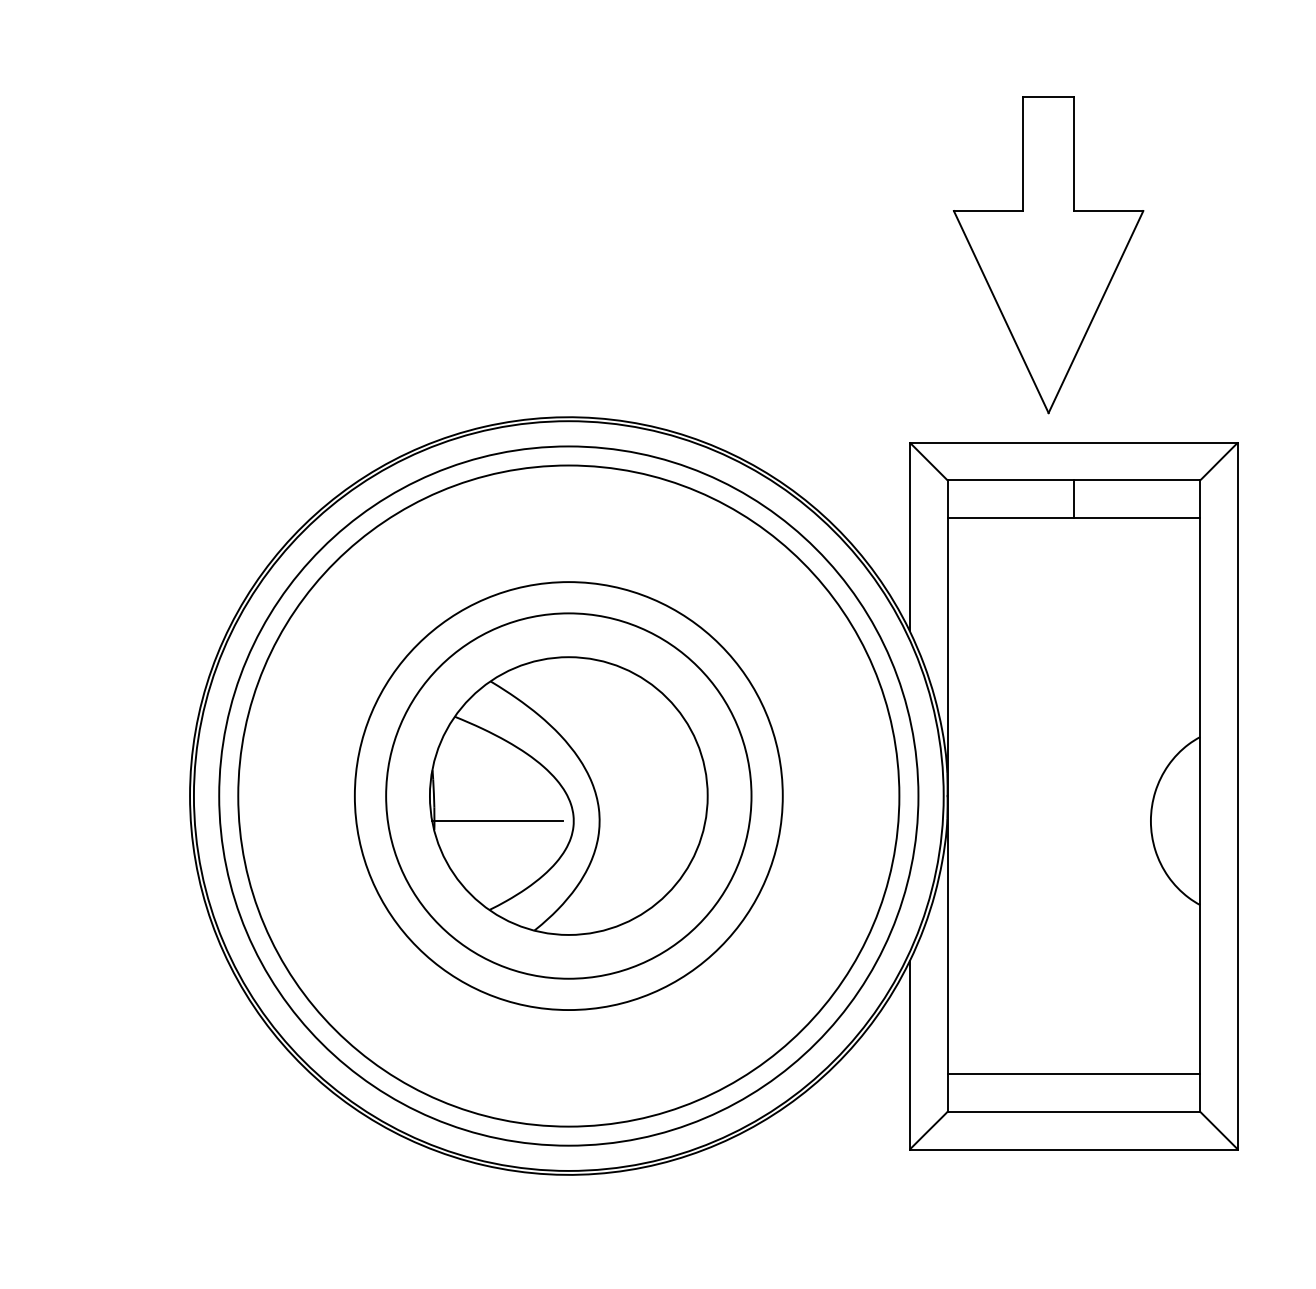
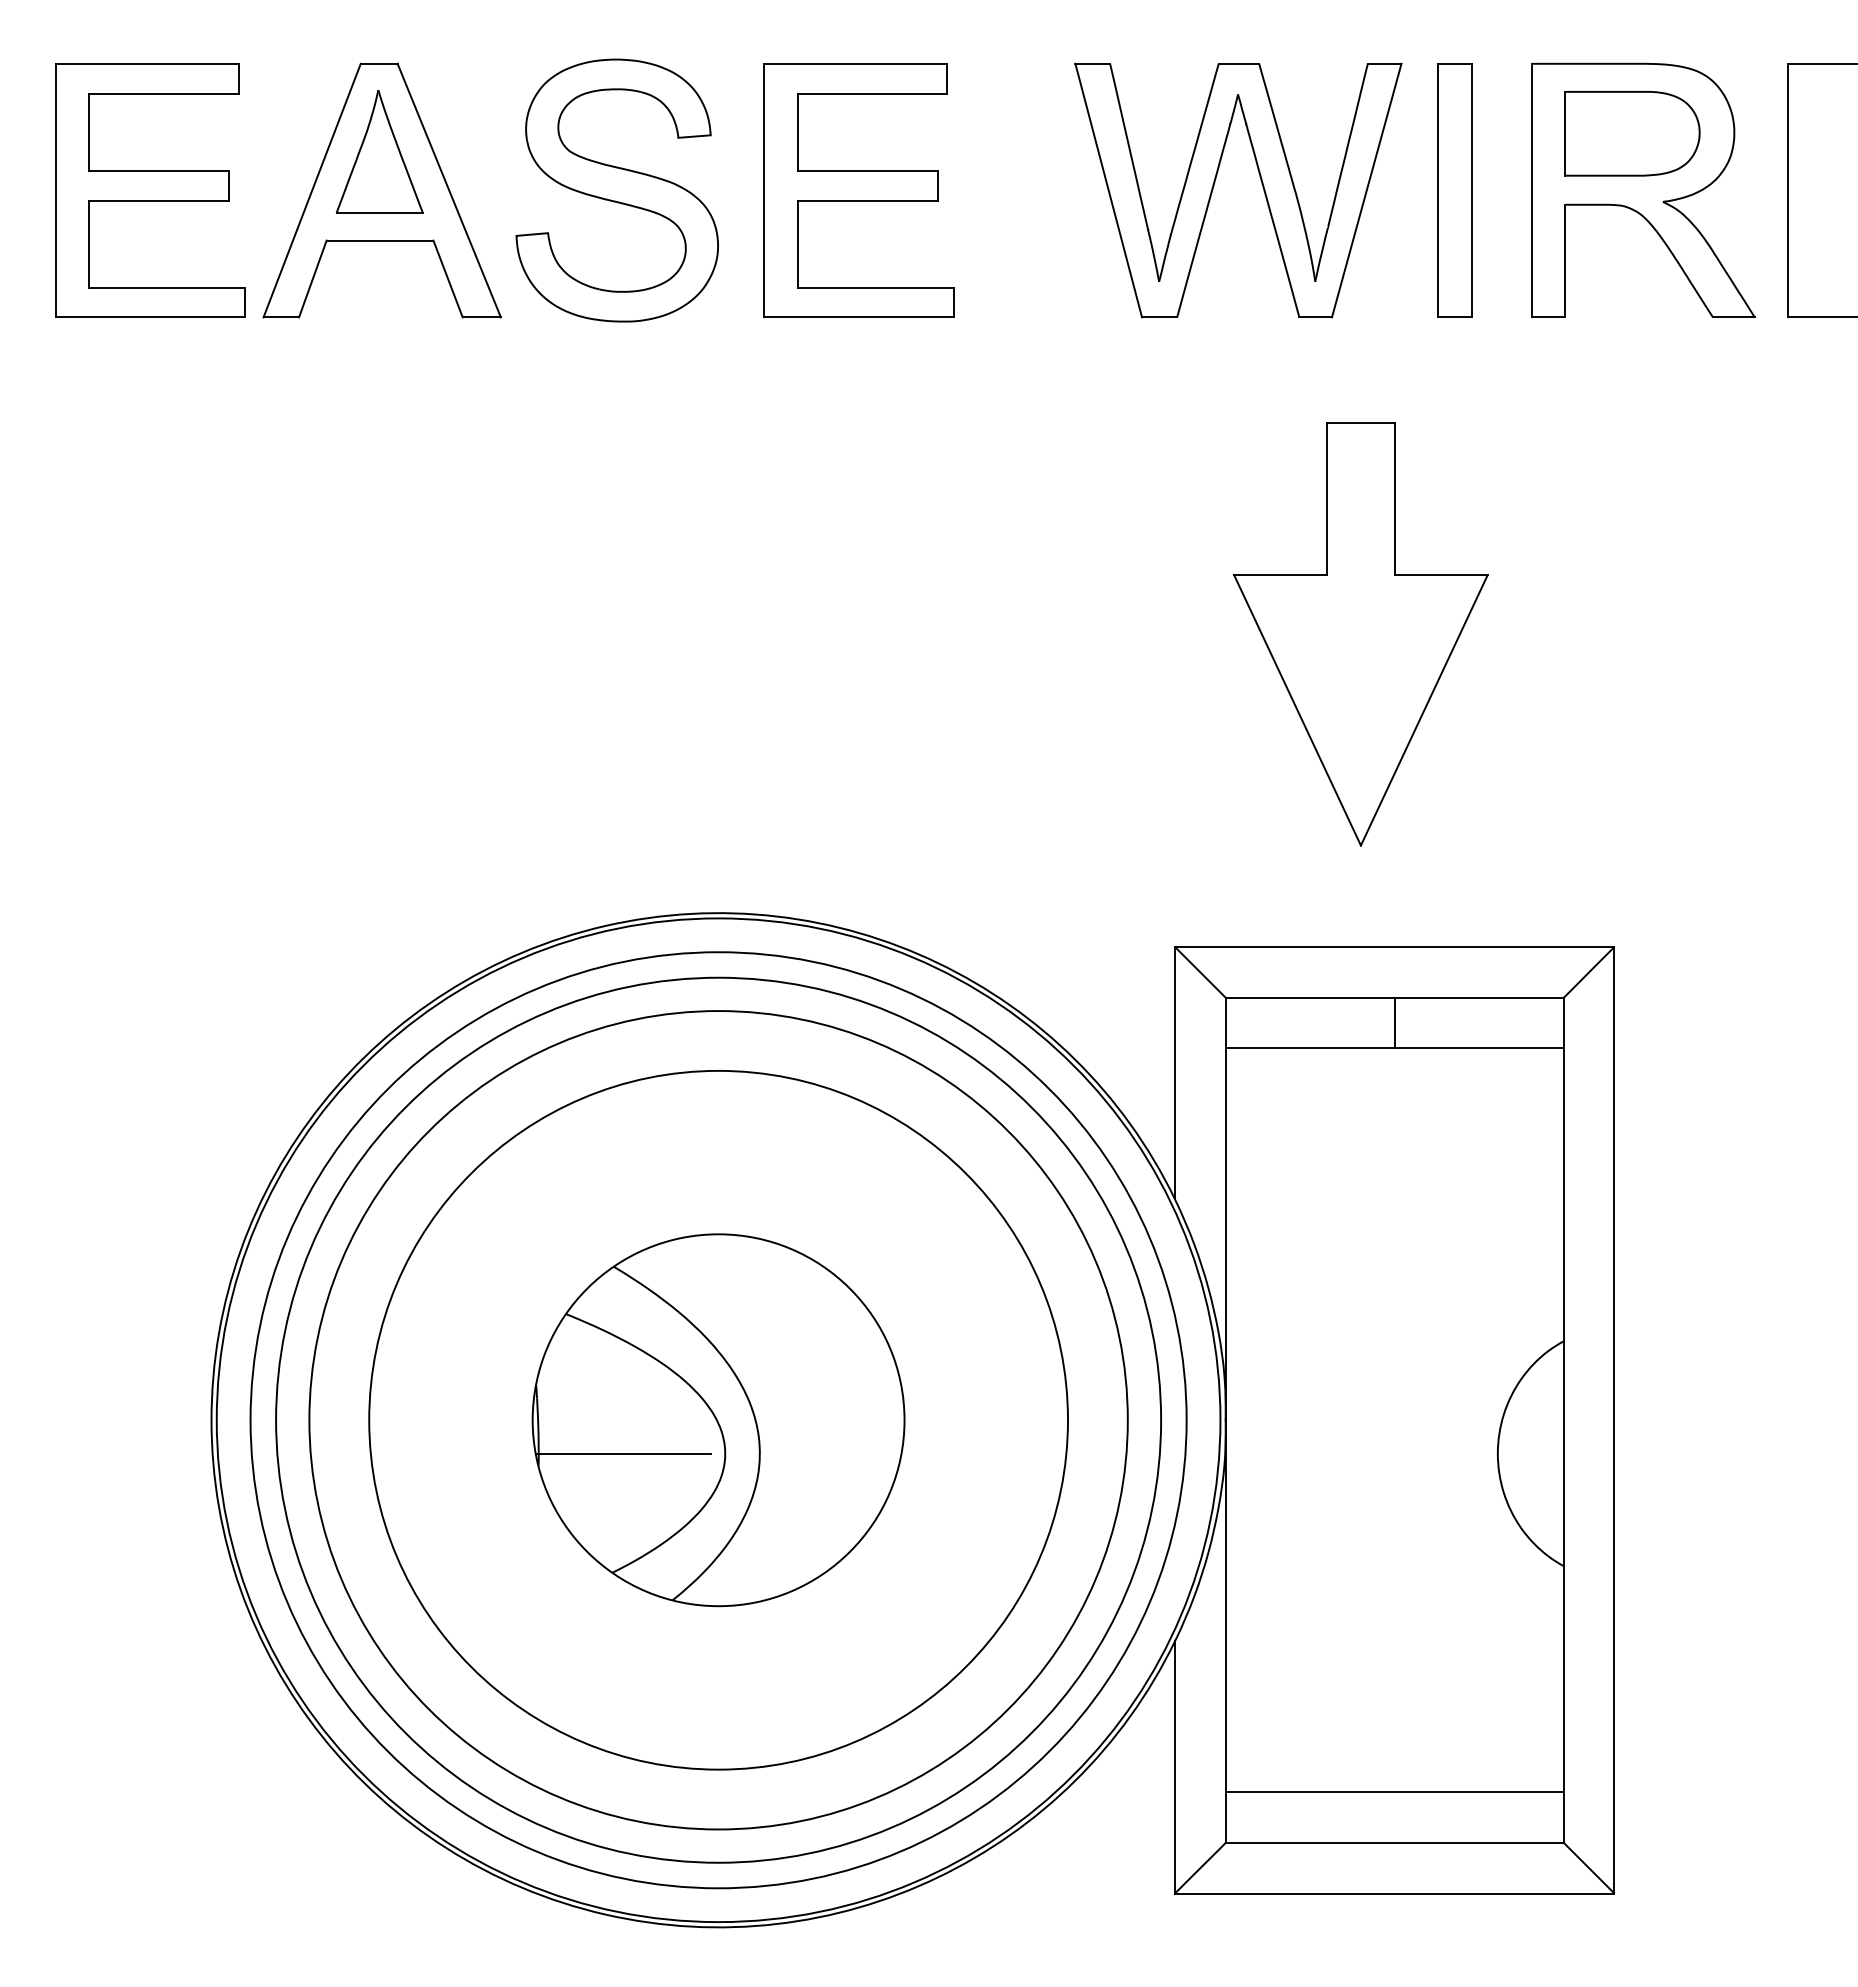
part: (1048, 255) -> (1360, 634), moved
circle: (568, 795) -> (718, 1419), size x1.43
circle: (568, 796) -> (718, 1420), size x1.43

